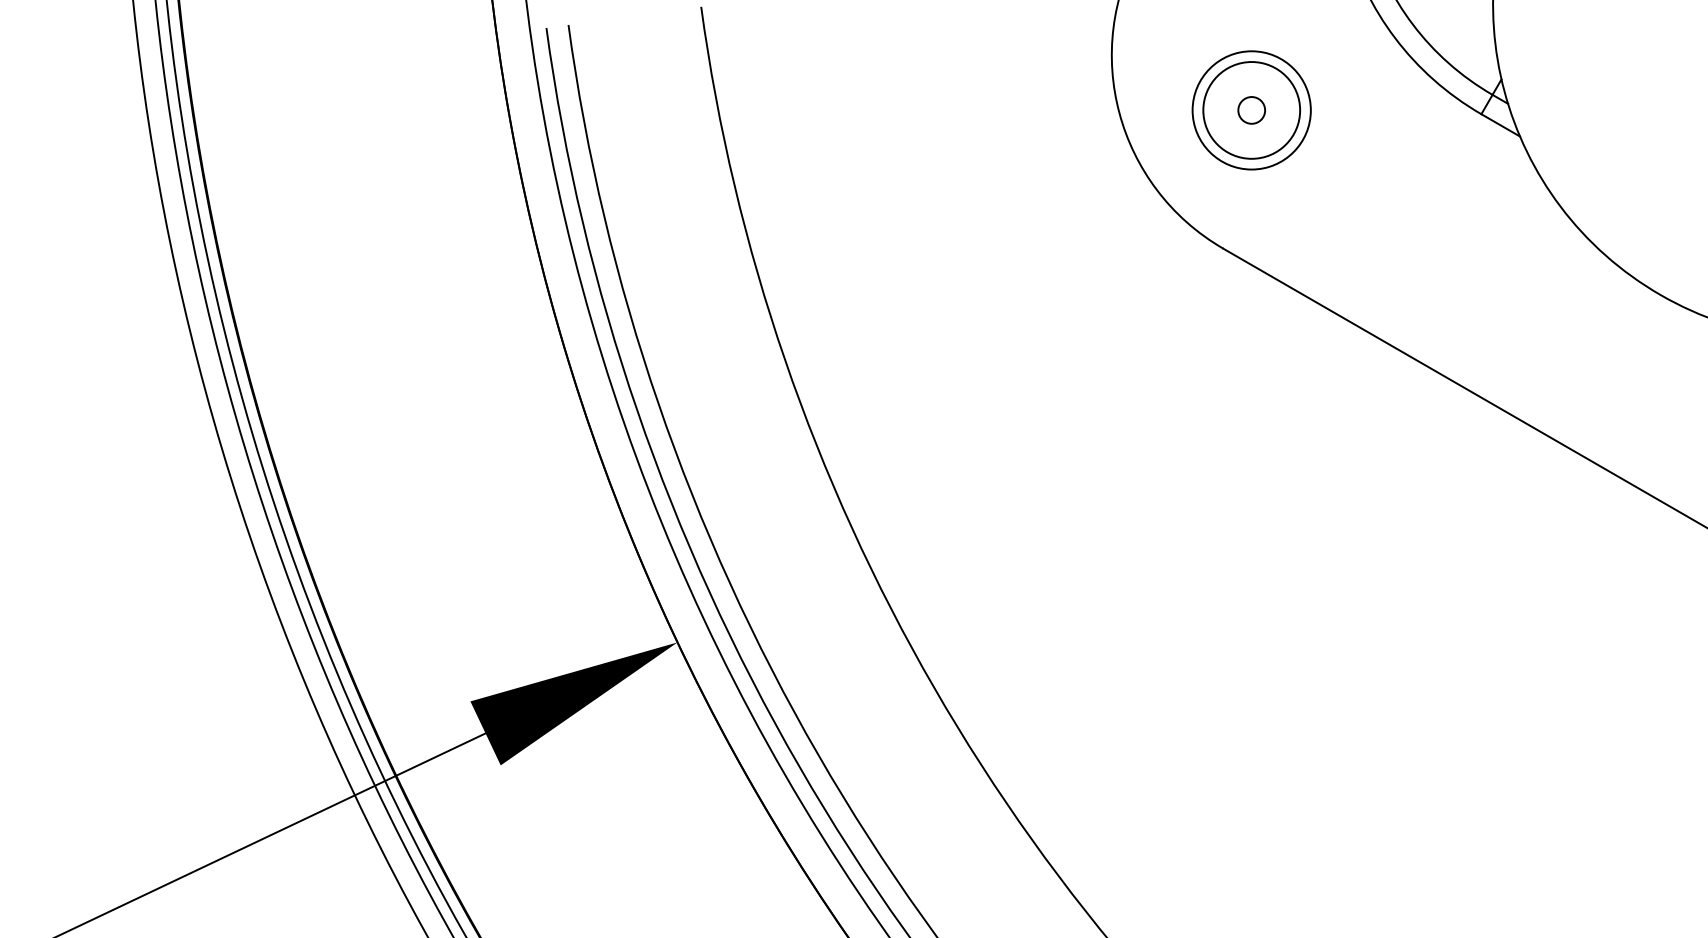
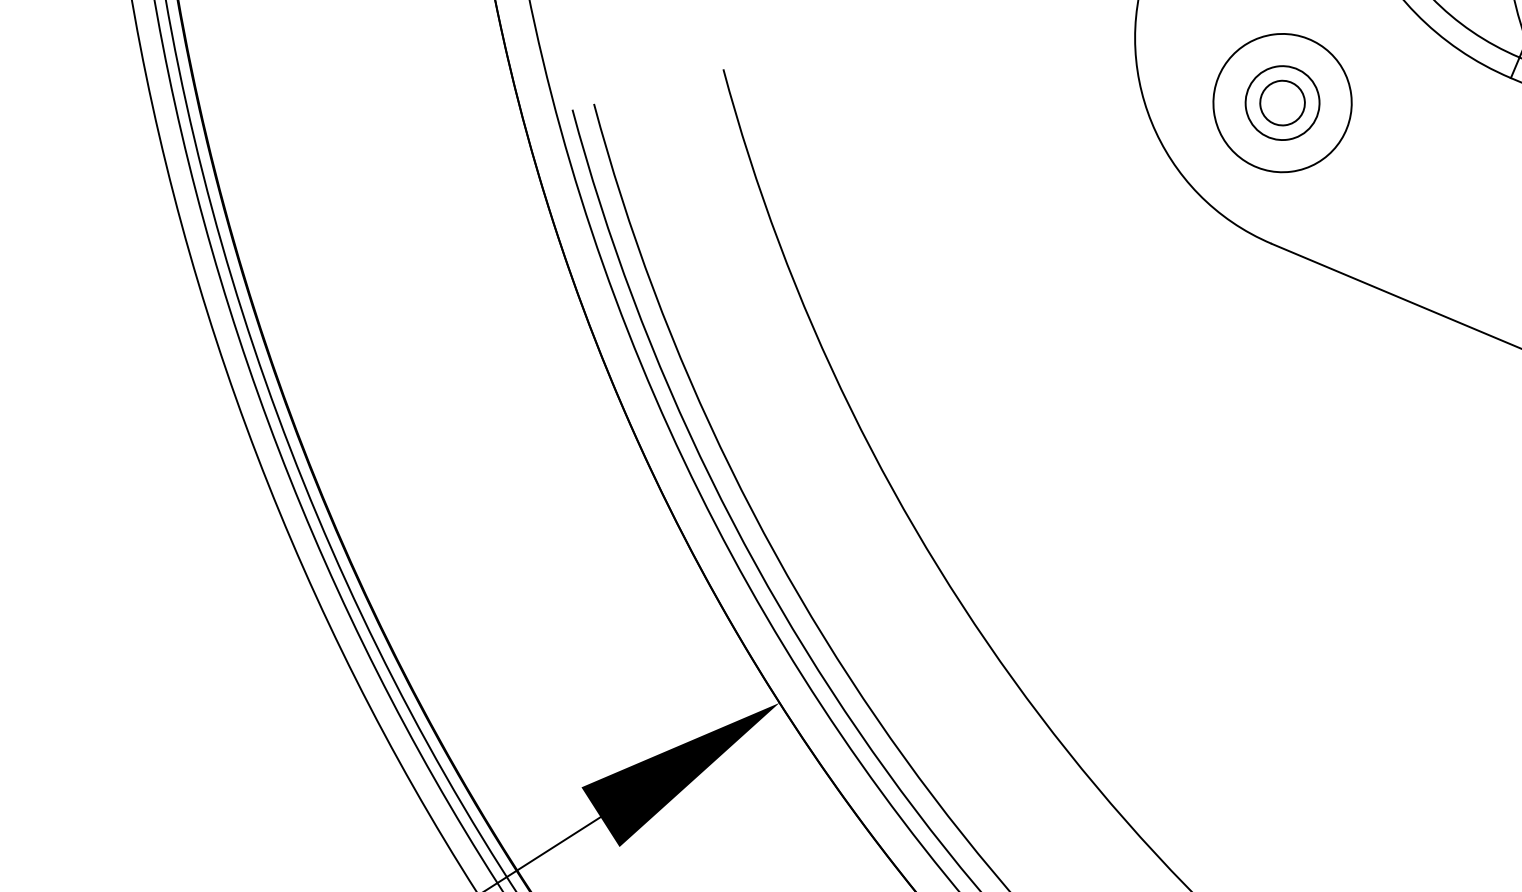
circle: (1251, 110) -> (1282, 103), size x0.62
circle: (1251, 110) -> (1282, 103), size x1.43
circle: (1251, 110) -> (1282, 103), size x1.67

